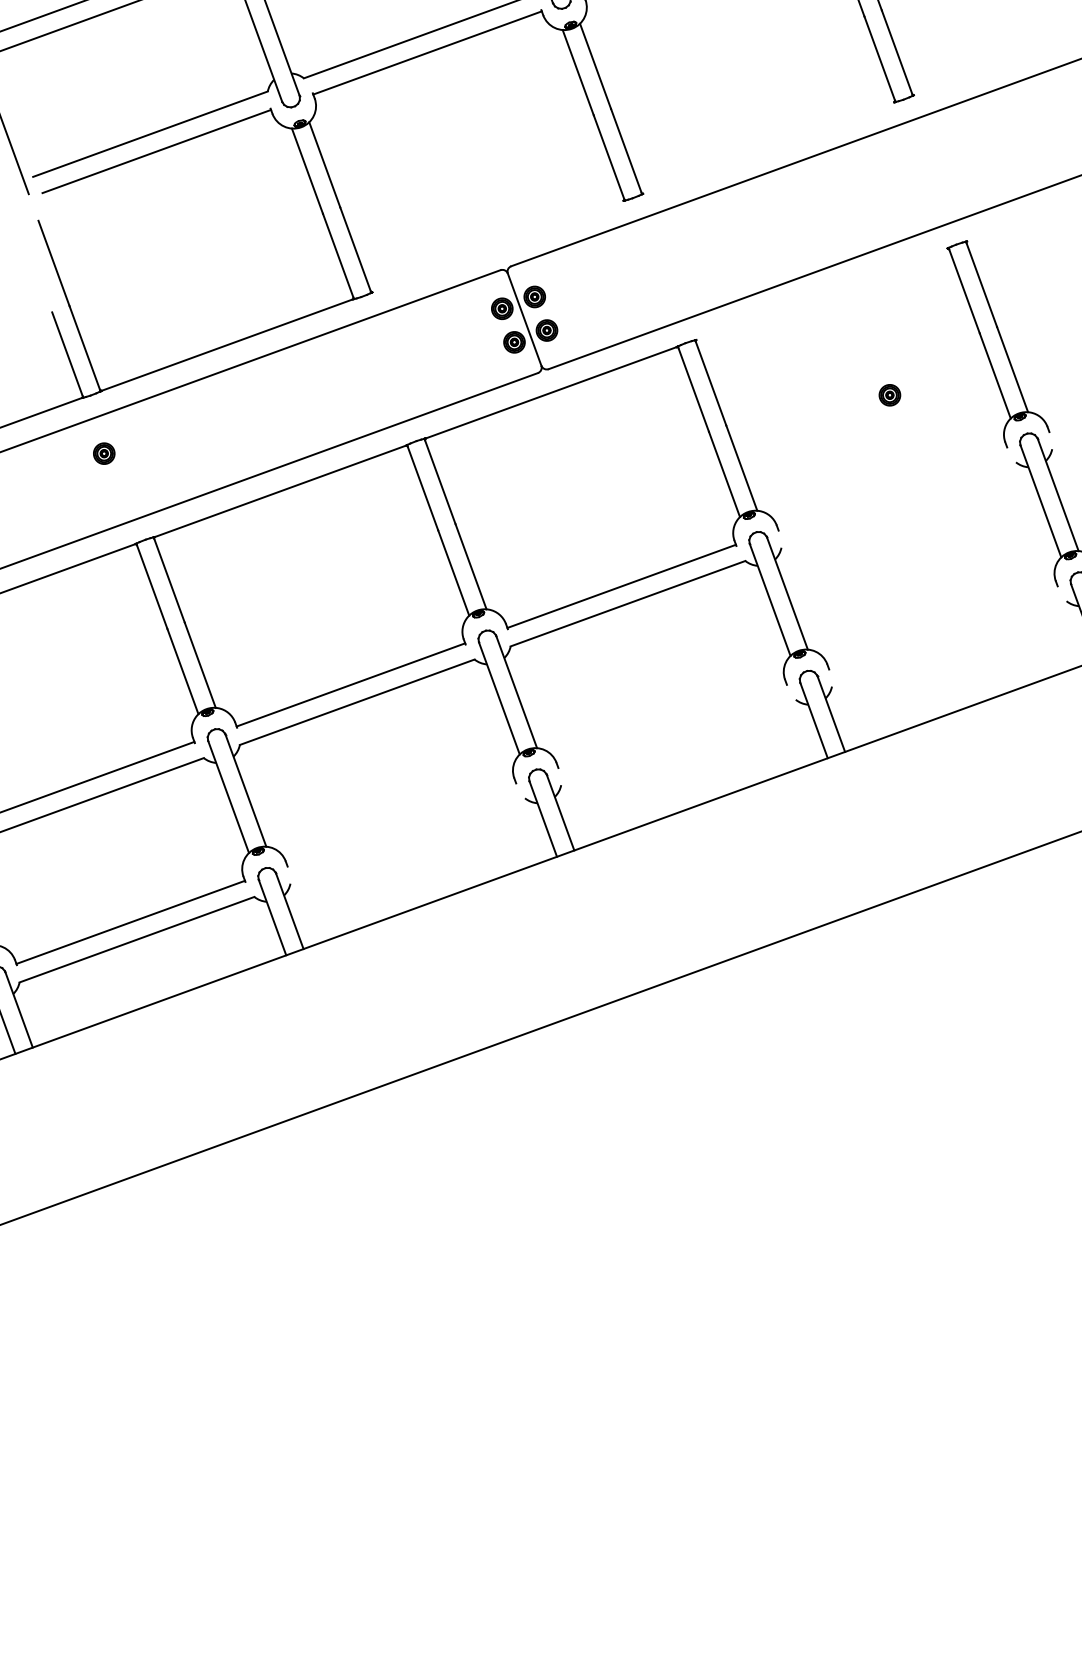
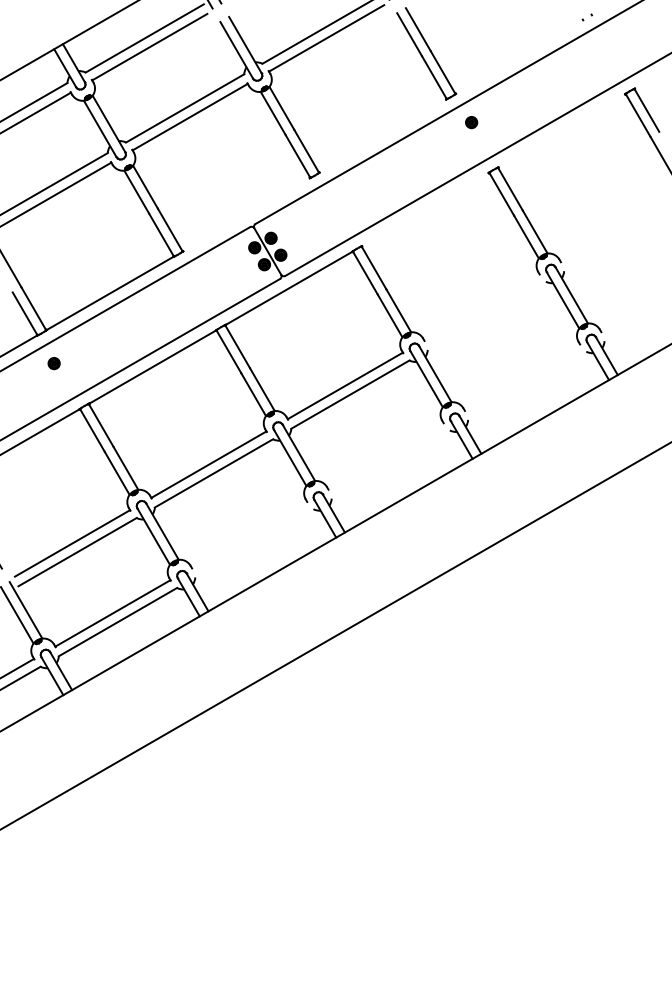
part: (889, 395) -> (471, 122), moved

